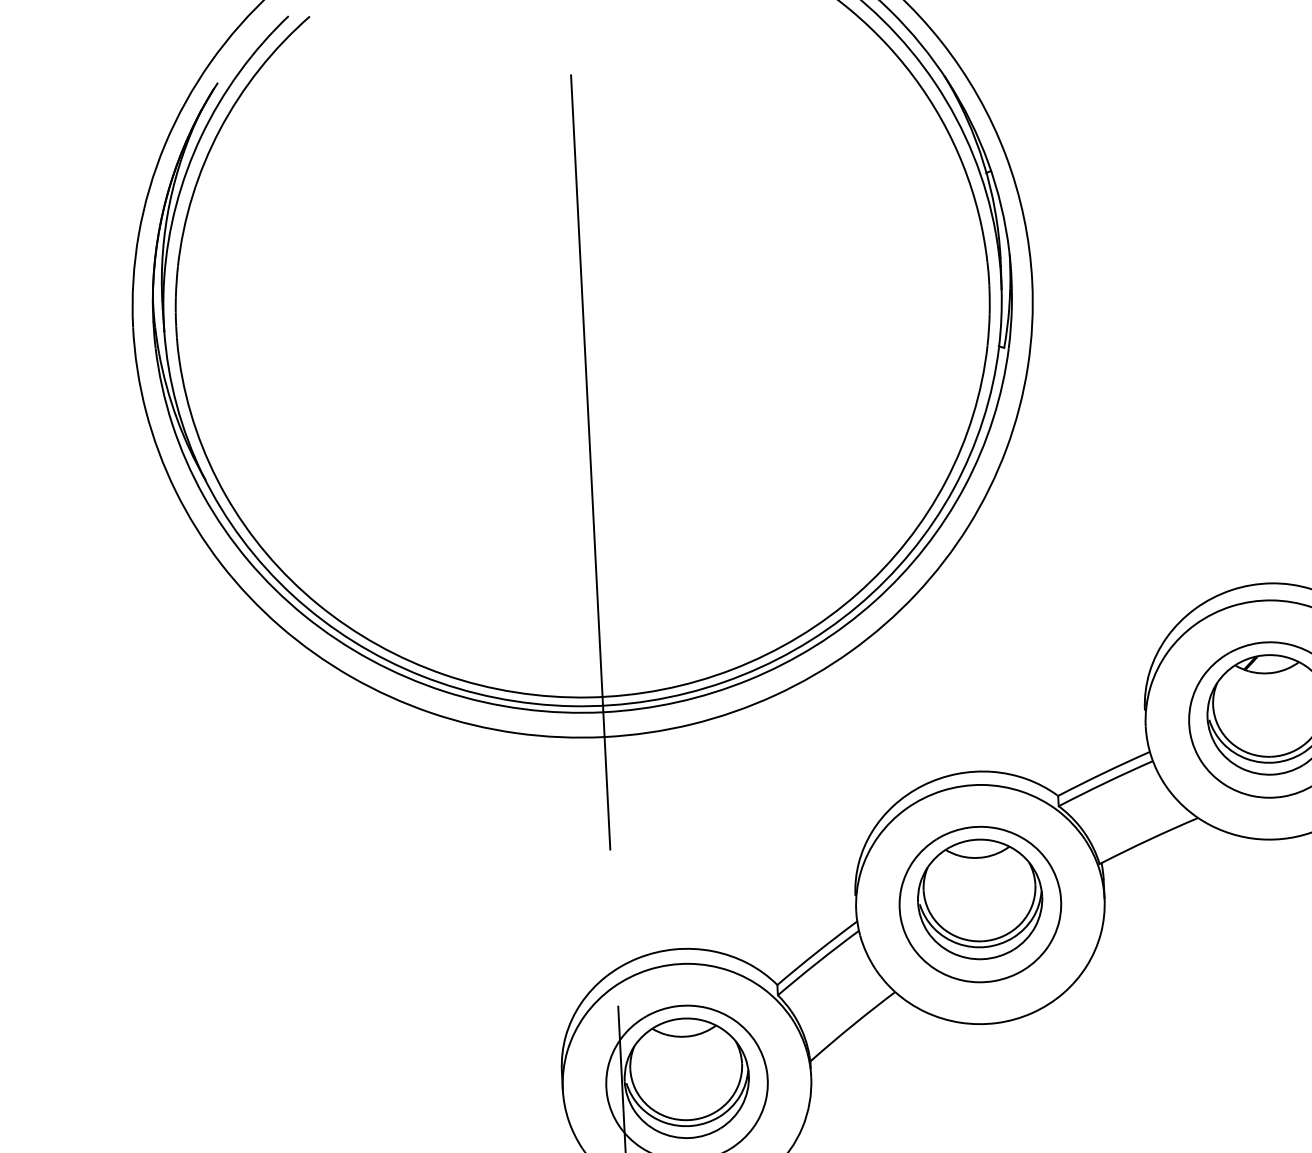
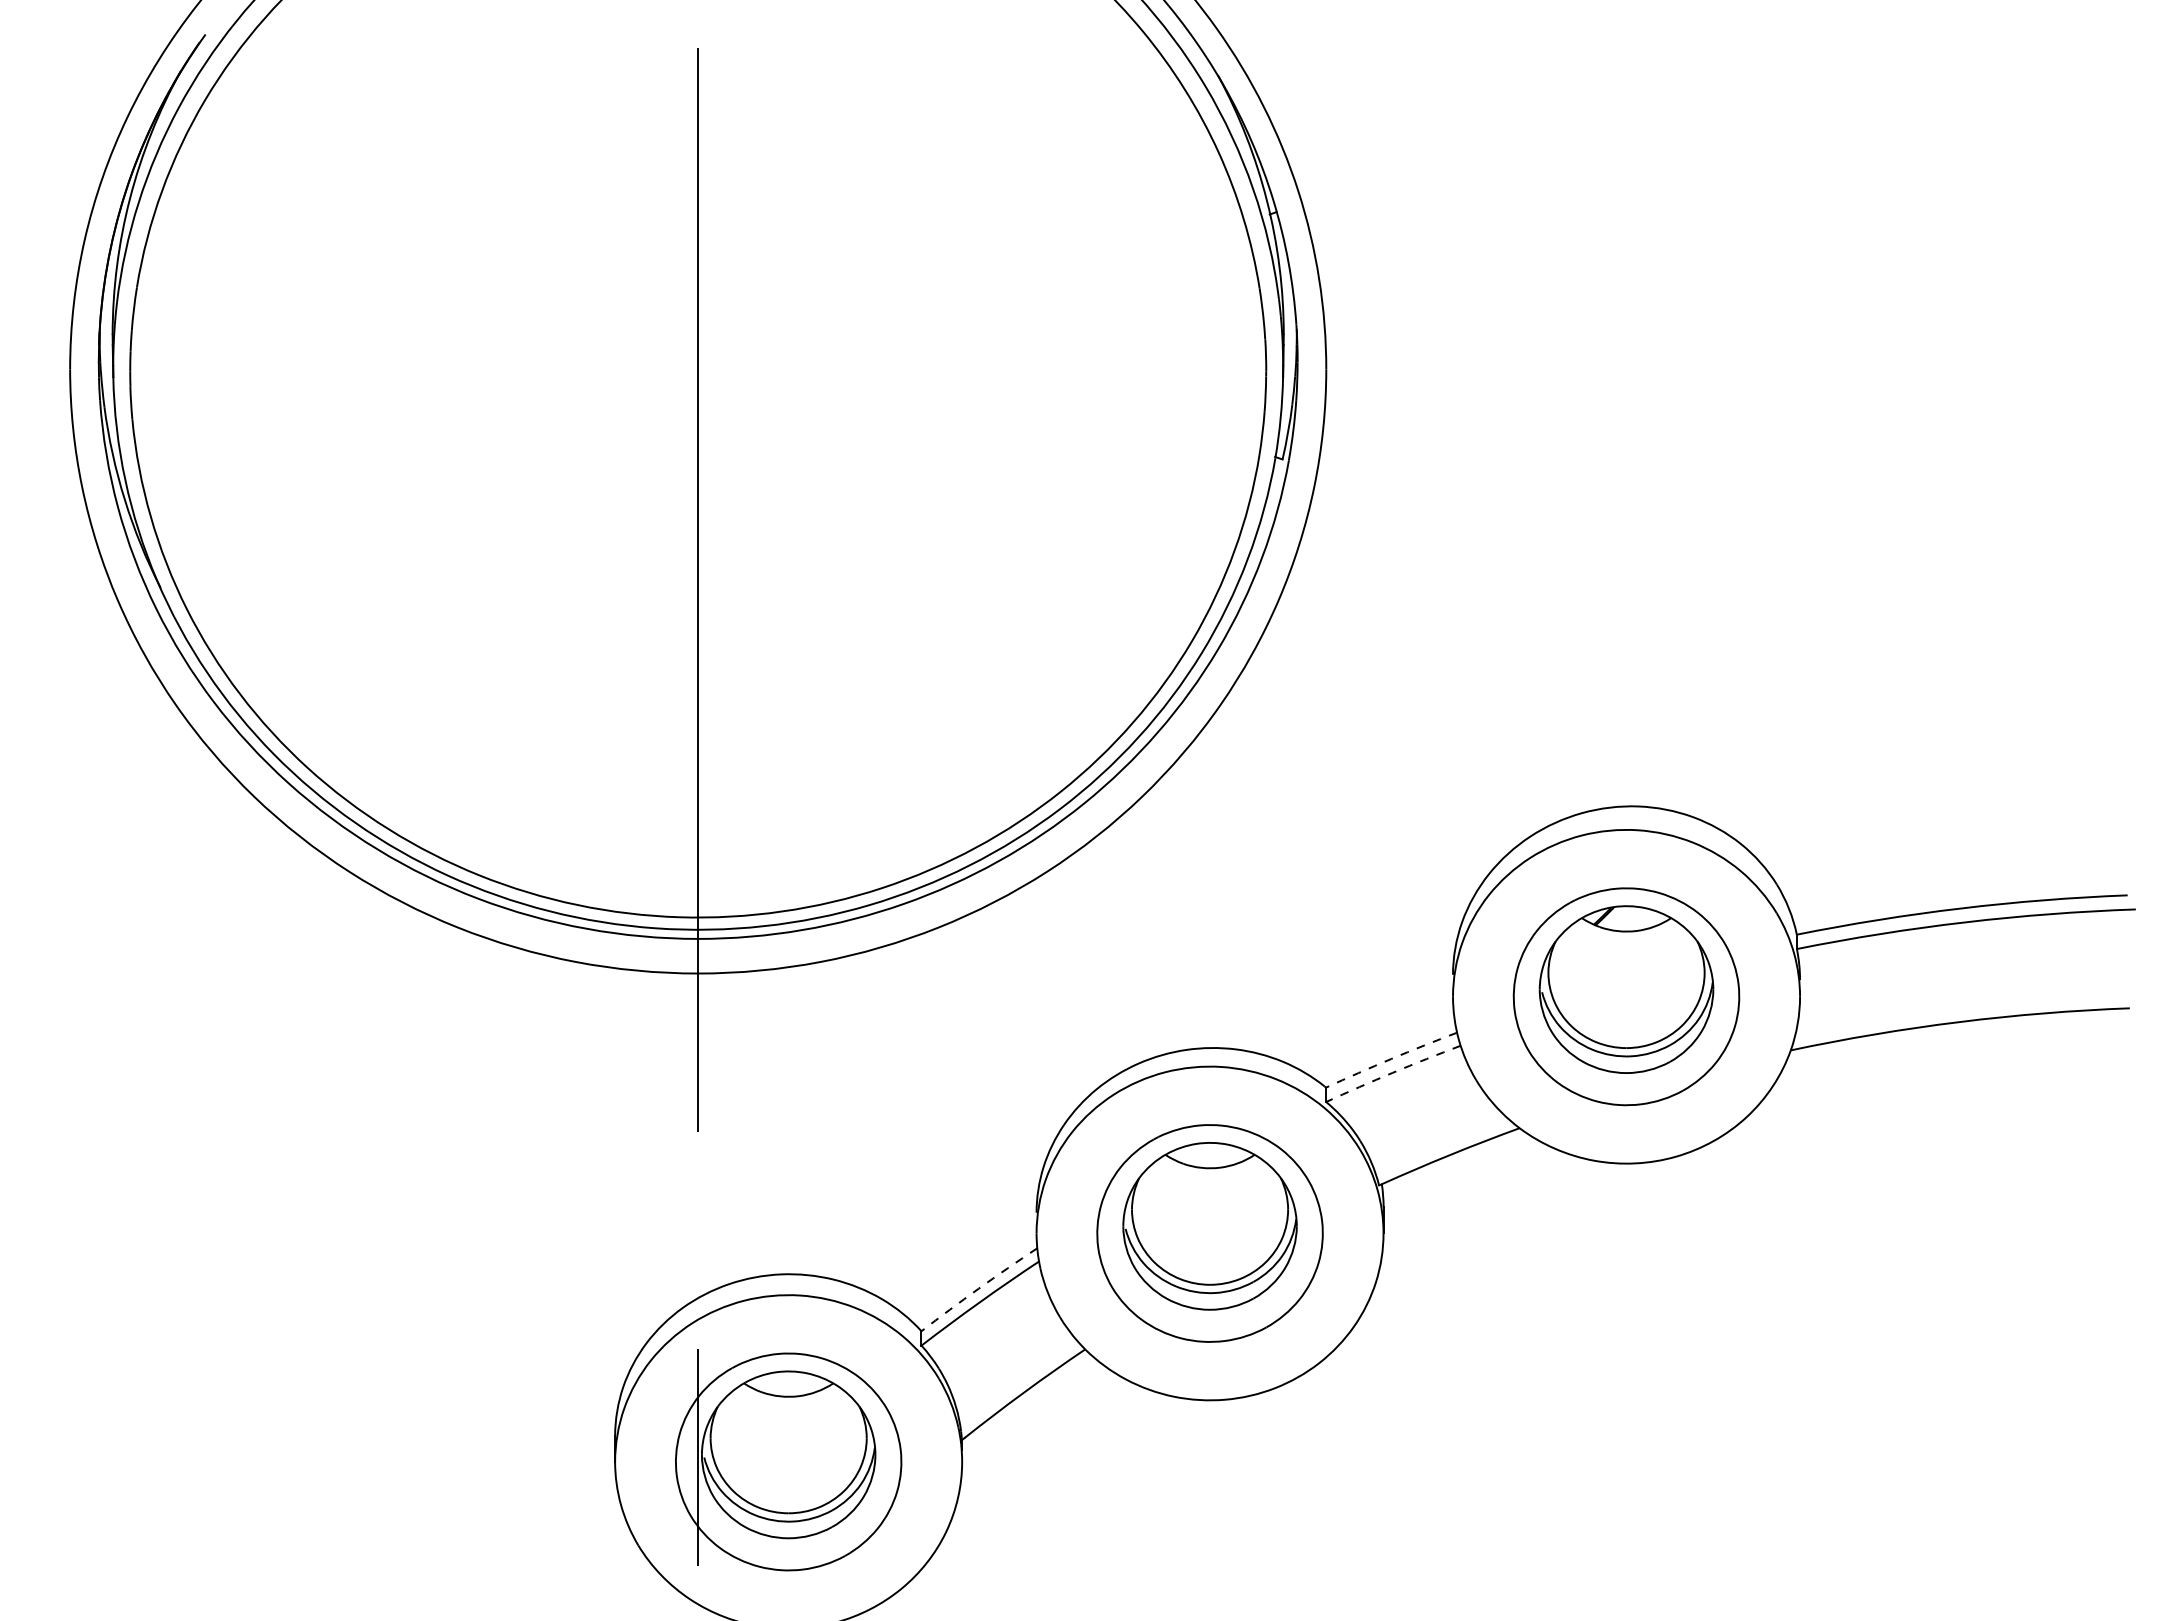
arc: (1103, 773) -> (1391, 1059), solid -> dashed
arc: (1105, 782) -> (1392, 1072), solid -> dashed
arc: (816, 952) -> (978, 1288), solid -> dashed

